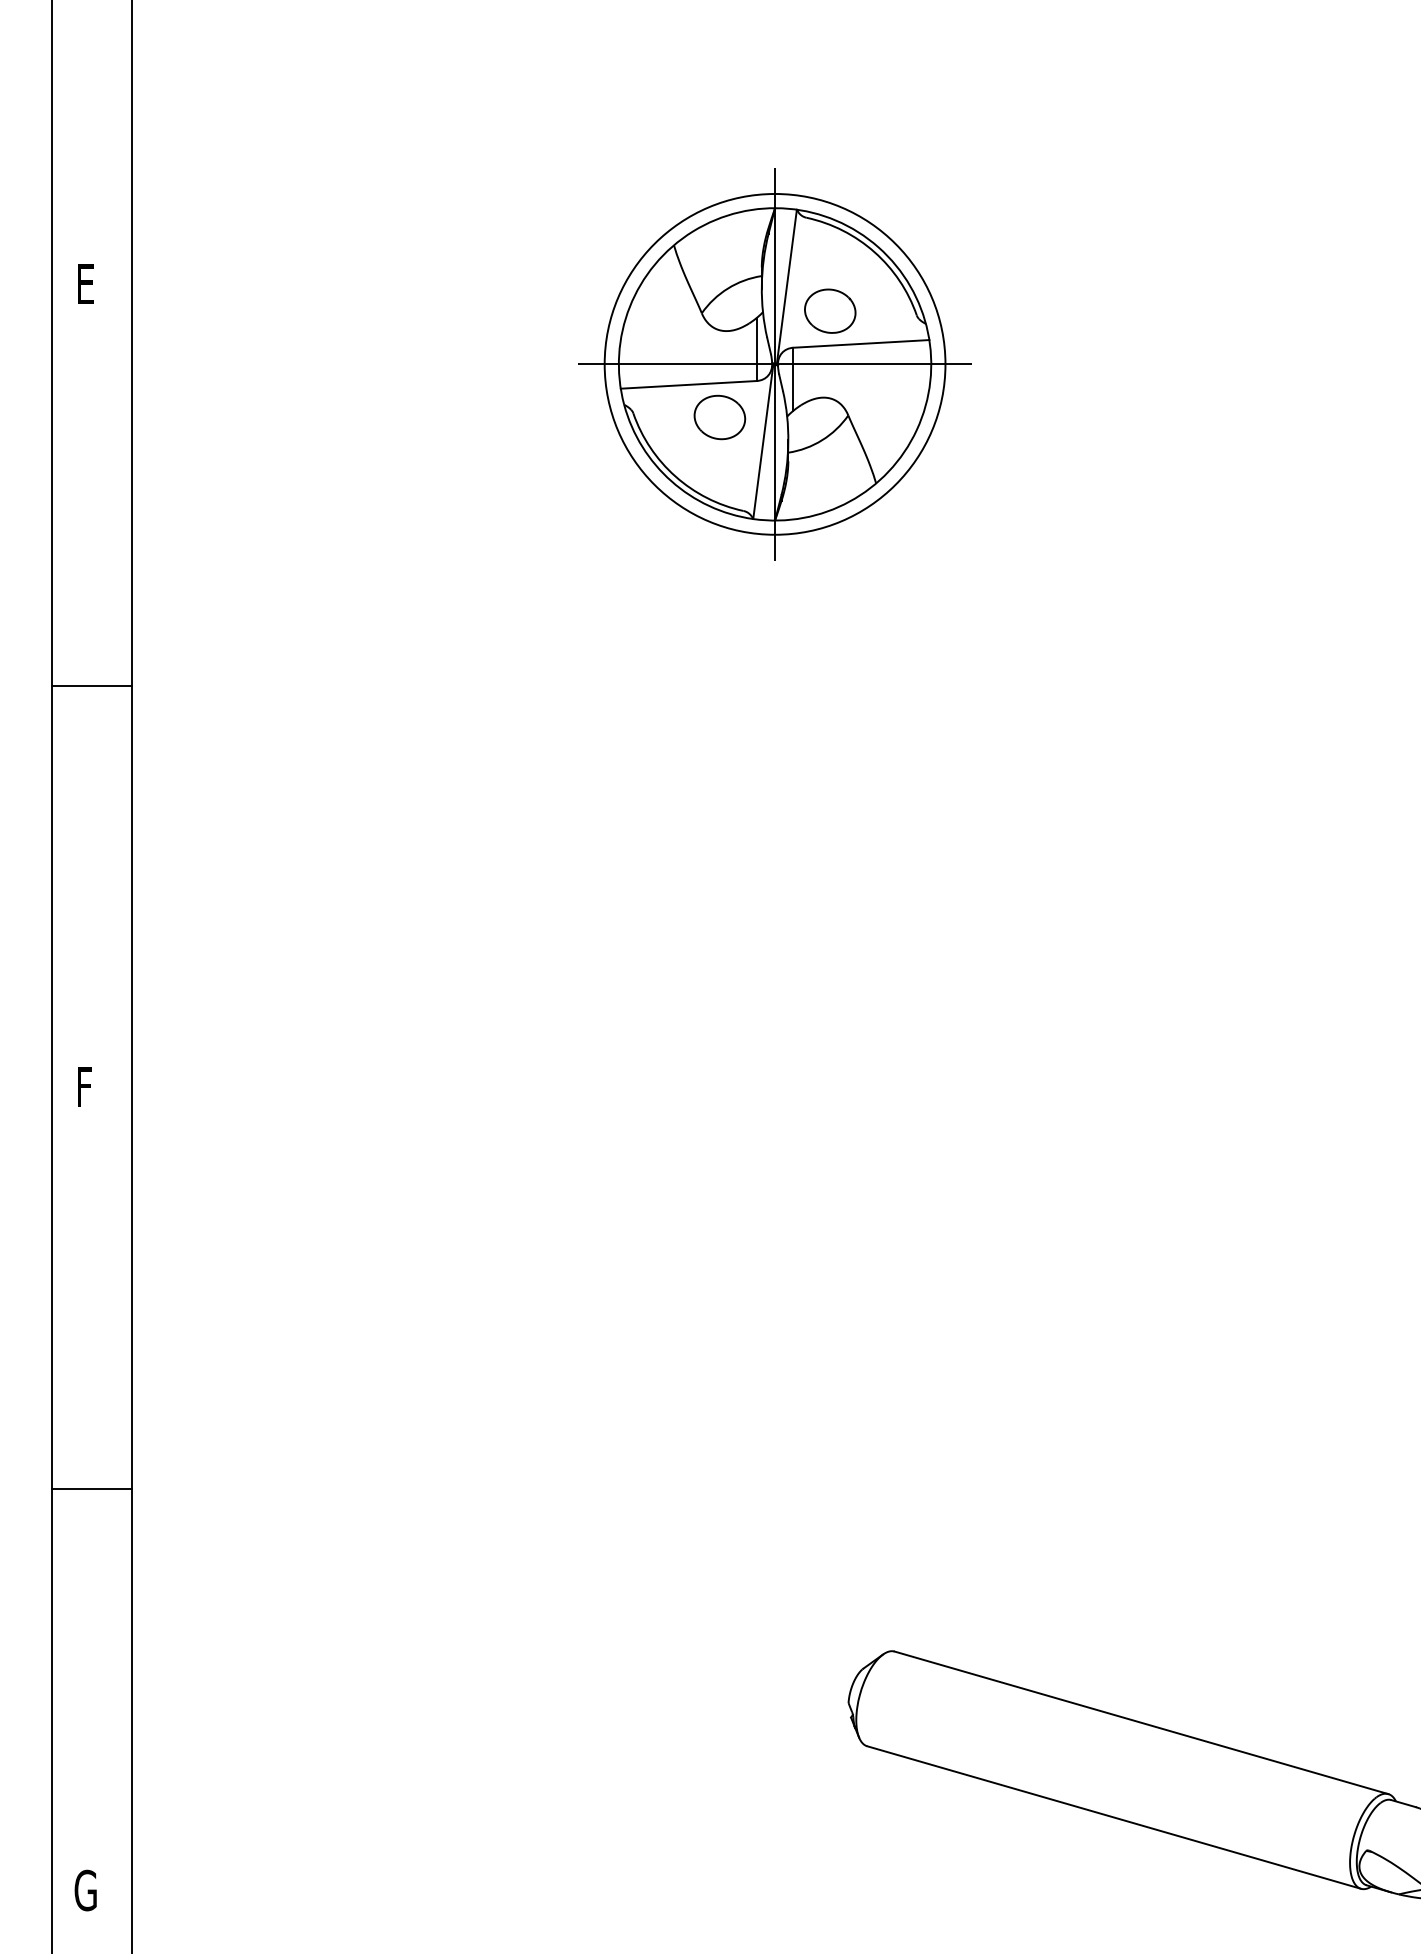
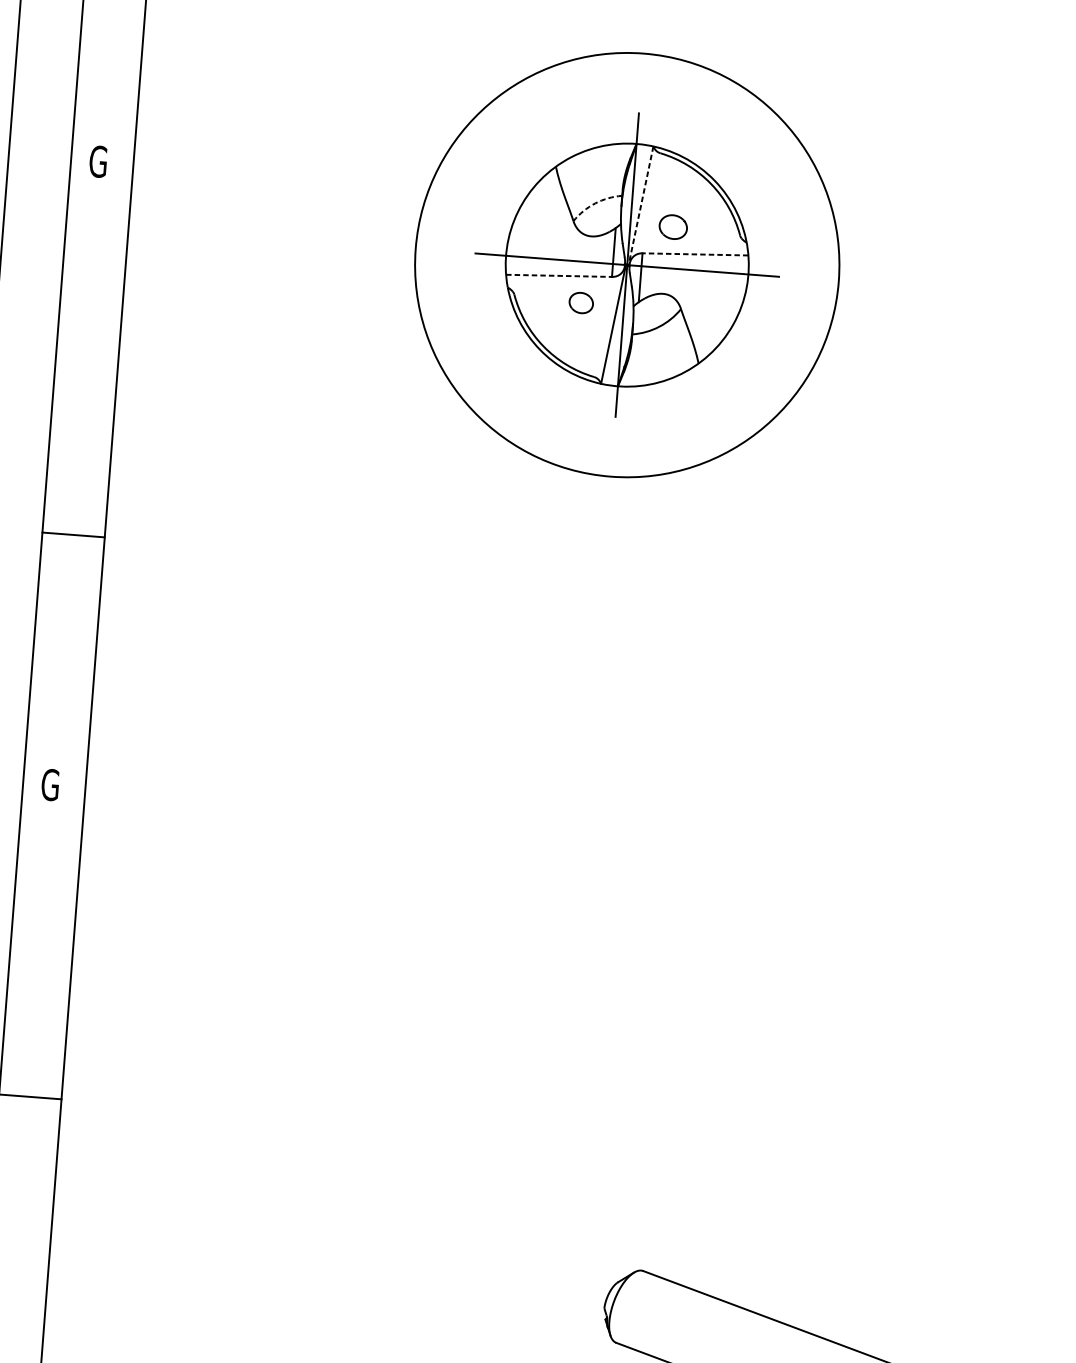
text: (87, 283) -> (98, 161), E -> G
line: (786, 287) -> (640, 206), solid -> dashed
arc: (727, 288) -> (594, 203), solid -> dashed
part: (830, 310) -> (673, 226), size x0.7
line: (860, 343) -> (694, 254), solid -> dashed
circle: (774, 363) -> (626, 264), size x1.6
line: (689, 384) -> (559, 275), solid -> dashed
part: (719, 417) -> (580, 303), size x0.6
line: (92, 685) -> (73, 534), moved
text: (87, 1087) -> (50, 785), F -> G

